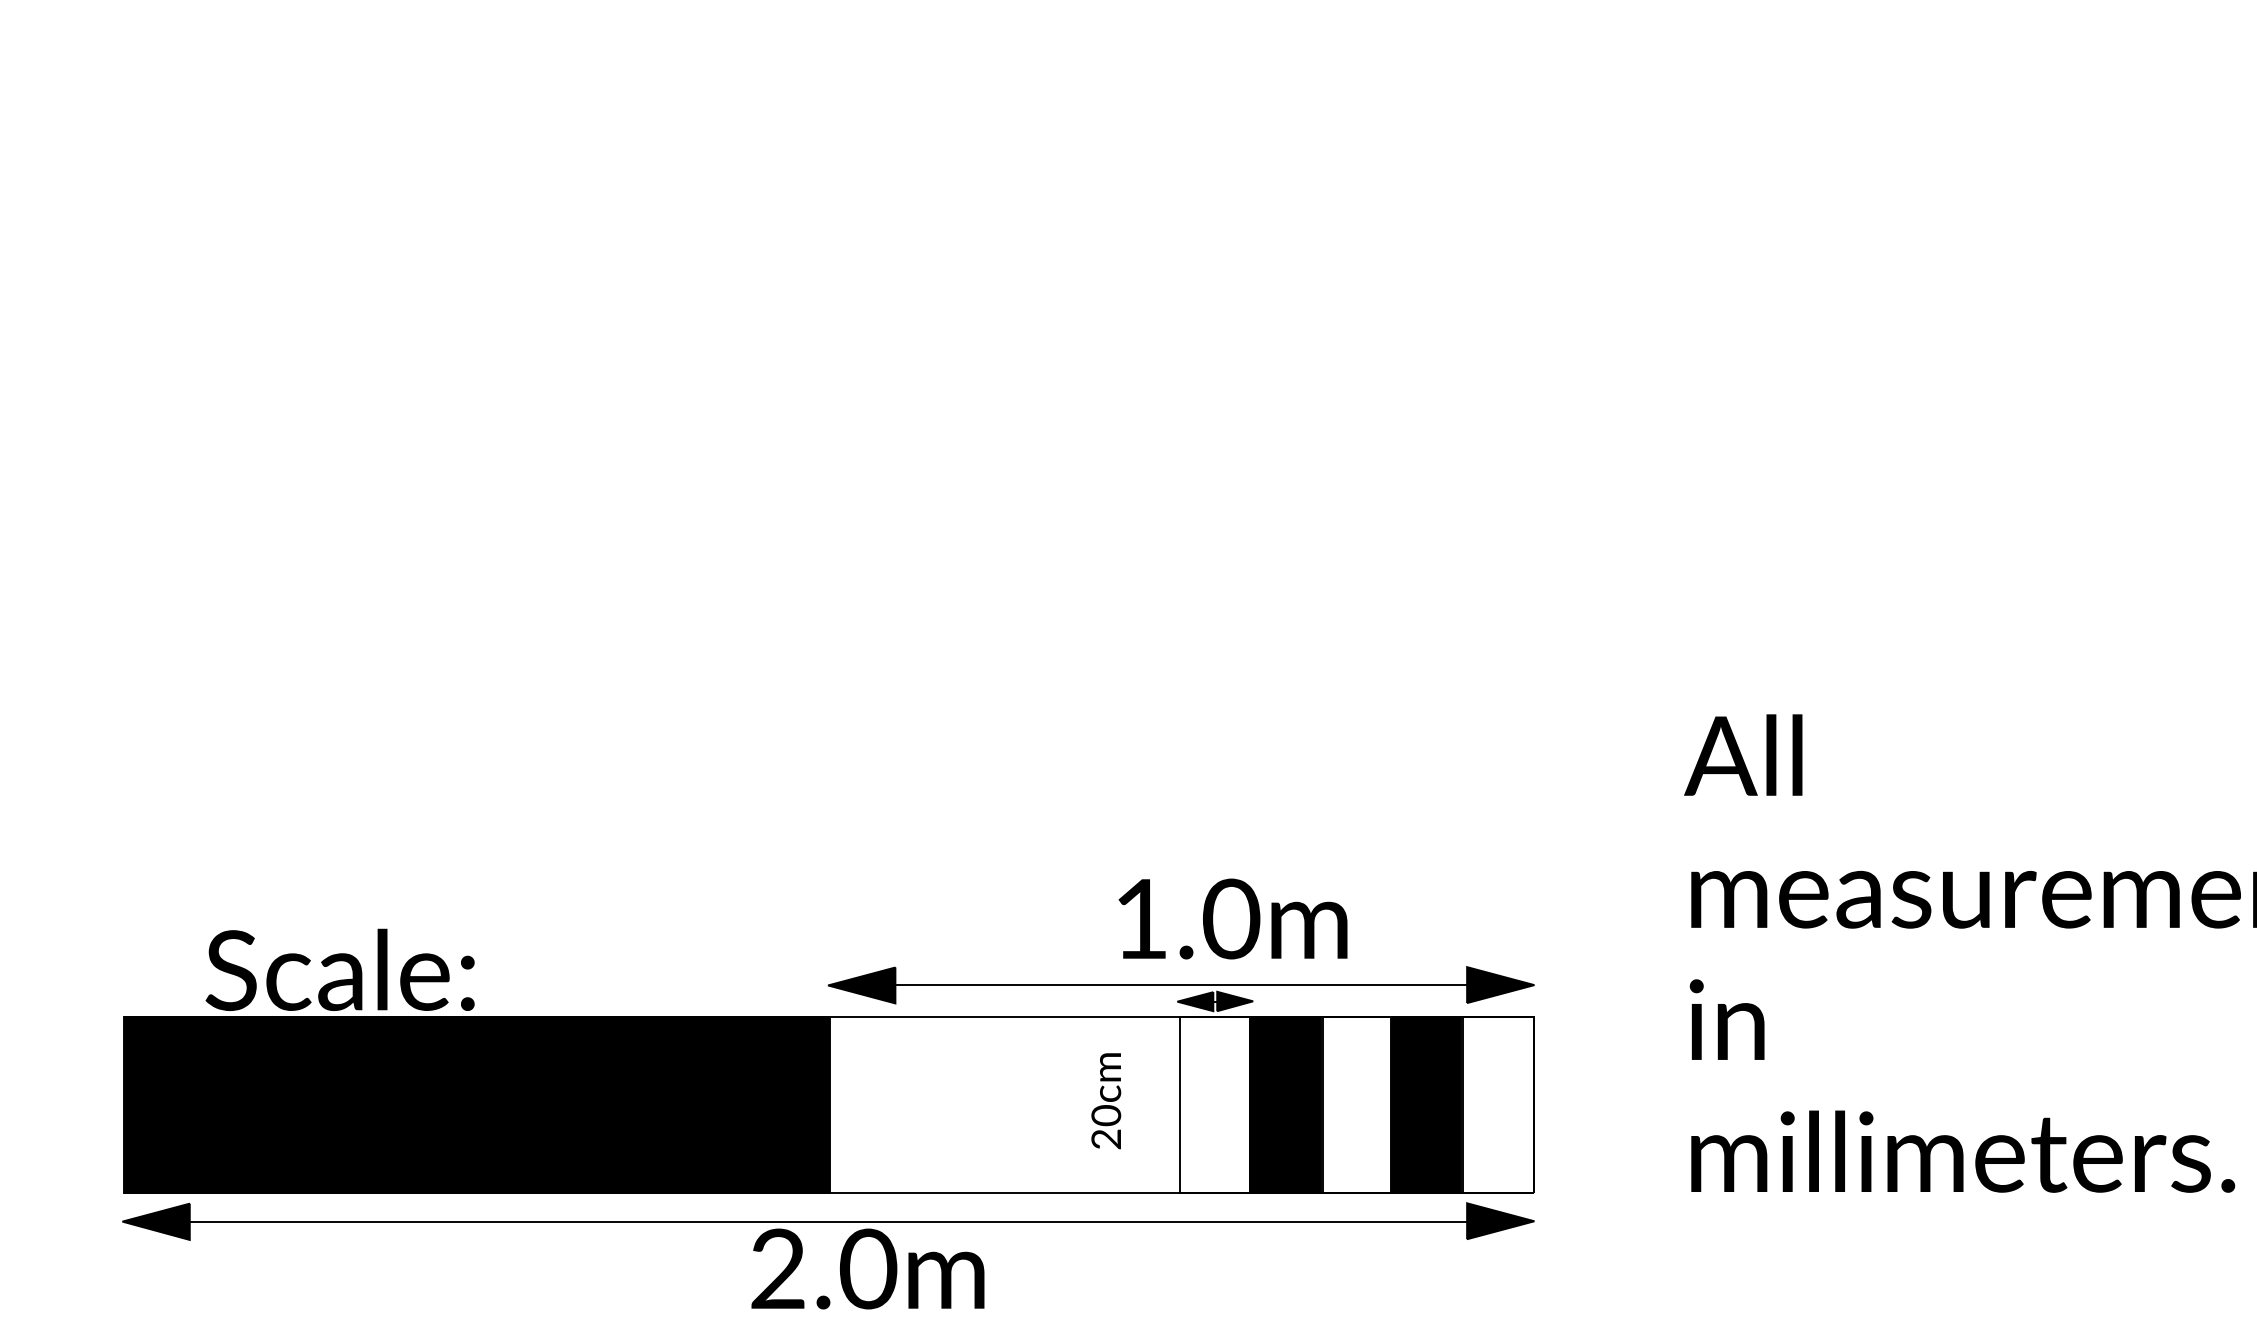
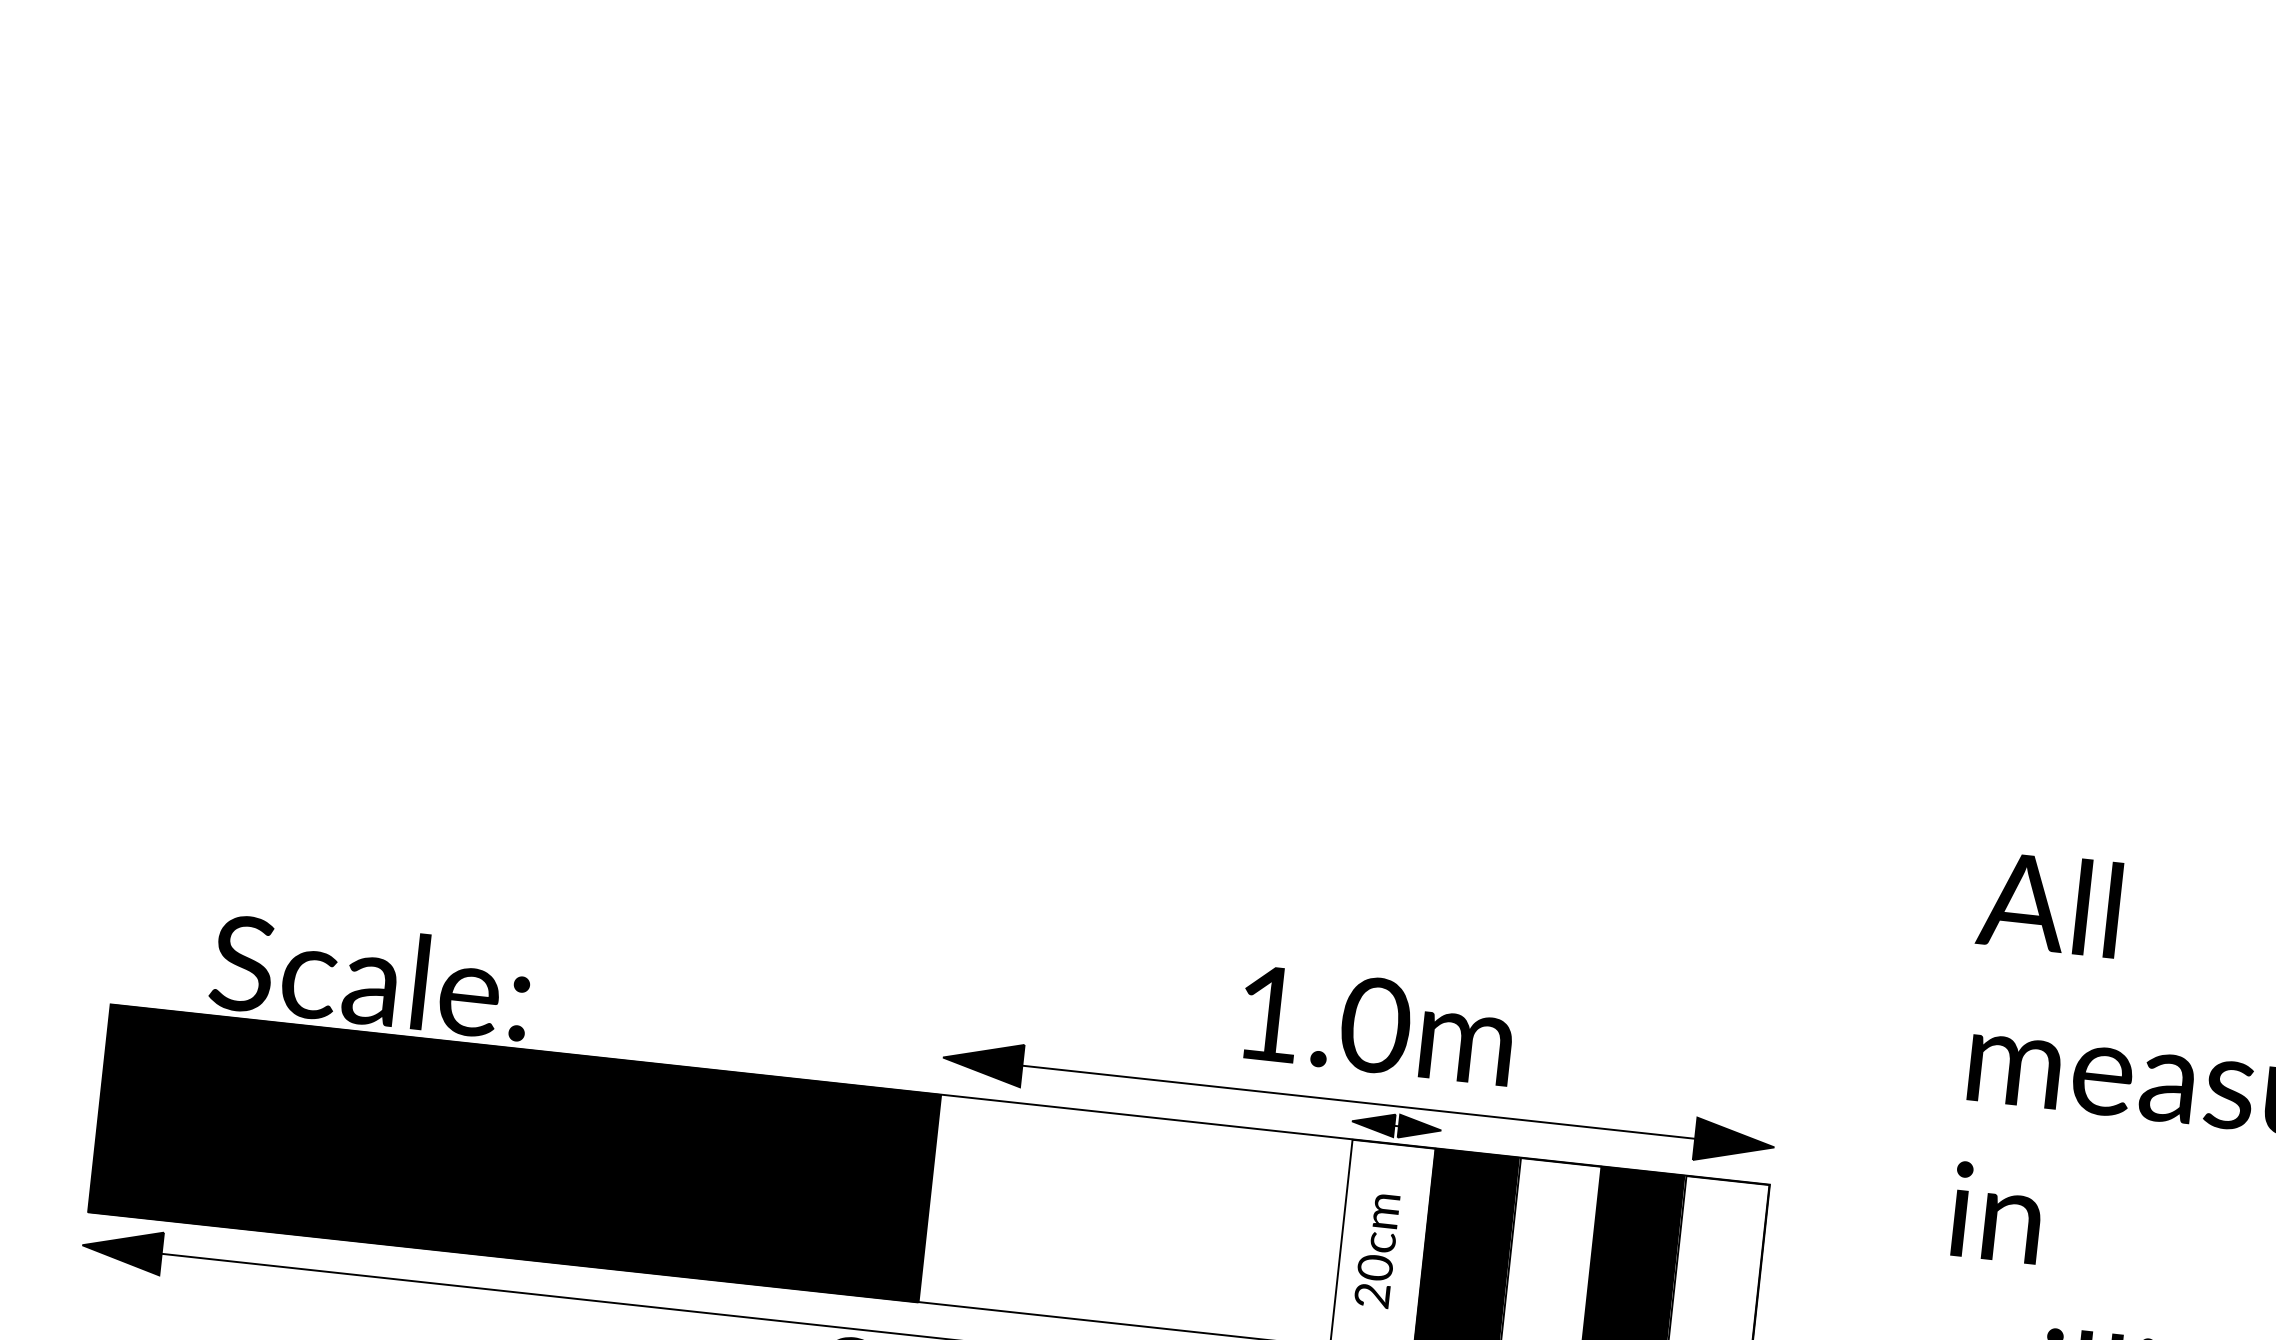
text: (1232, 918) -> (1376, 1024), moved
text: (1106, 1101) -> (1377, 1251), moved

